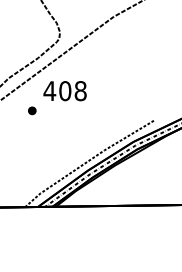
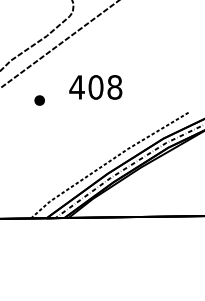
text: (64, 91) -> (95, 87), moved

